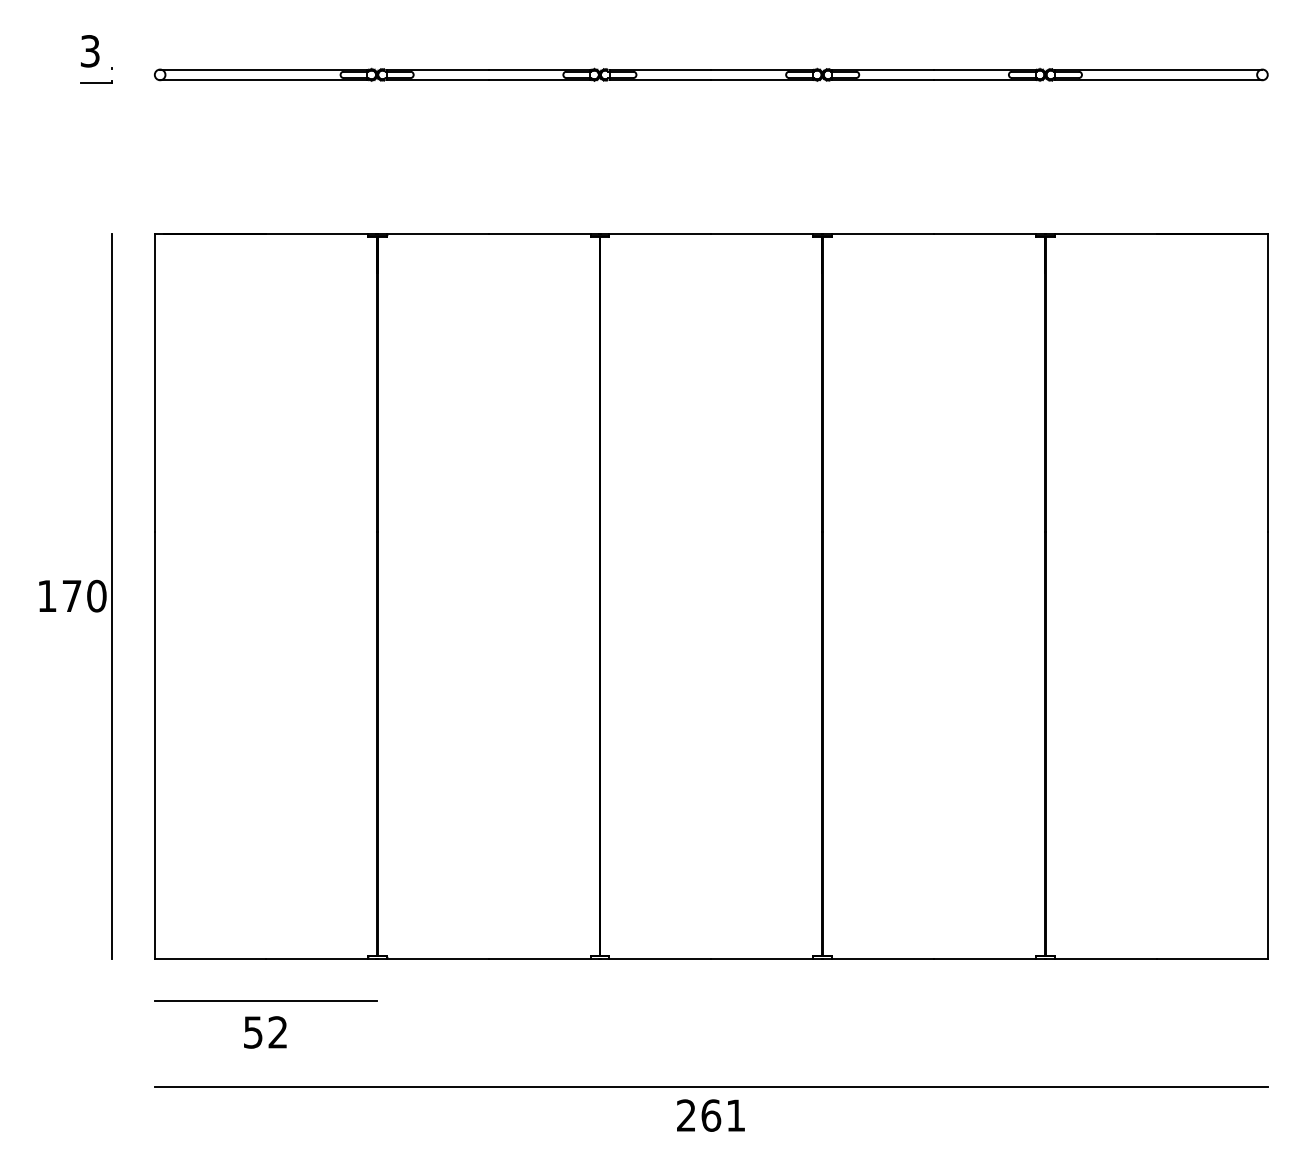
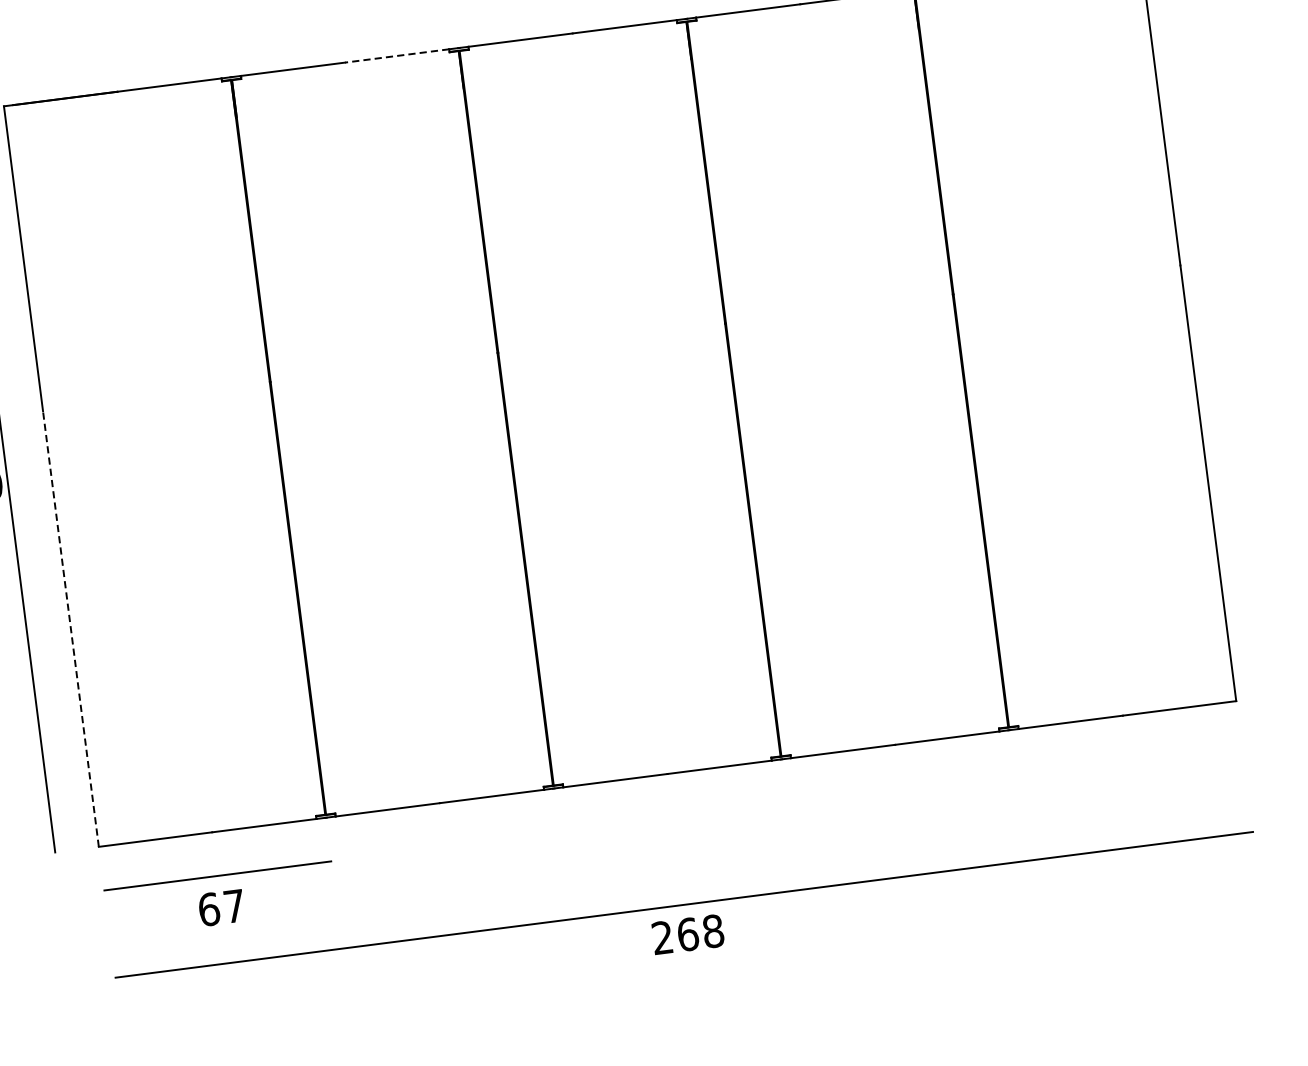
line: (539, 233) -> (397, 55), solid -> dashed
line: (154, 744) -> (70, 628), solid -> dashed
text: (265, 1032) -> (221, 907), 52 -> 67
text: (735, 1115) -> (712, 931), 261 -> 268

